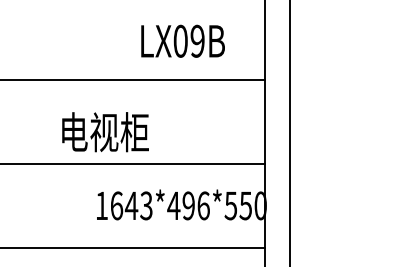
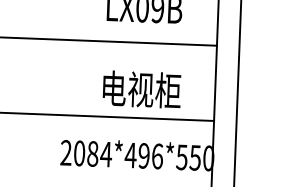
text: (105, 132) -> (141, 89), moved
text: (124, 205) -> (86, 153), 1643*496*550 -> 2084*496*550

